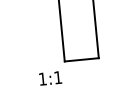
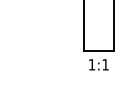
text: (50, 78) -> (98, 64), moved

